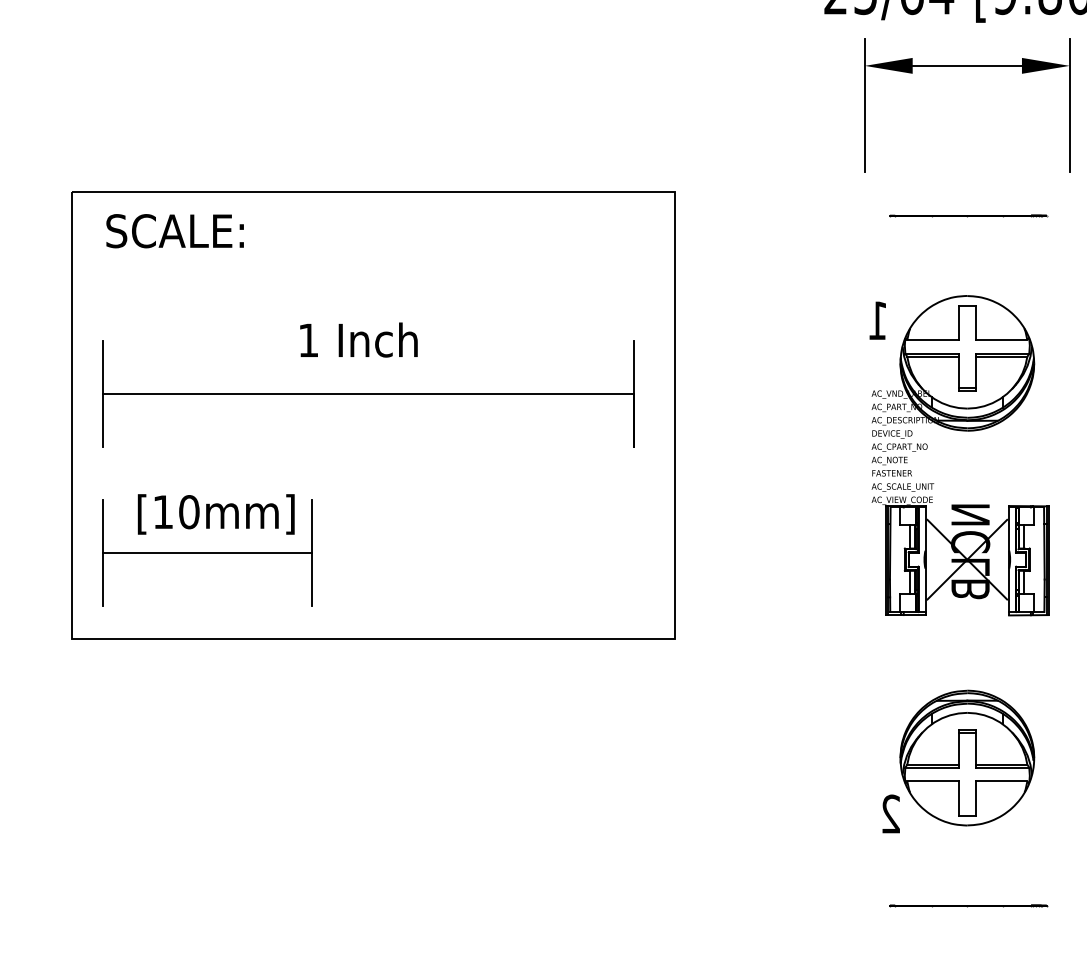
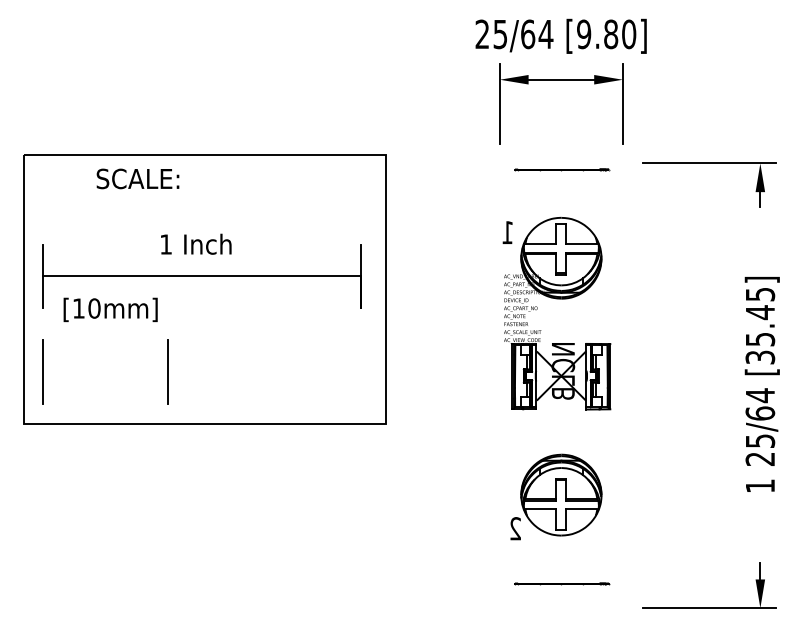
text: (174, 230) -> (137, 178), moved
text: (215, 513) -> (110, 309), moved
line: (207, 553) -> (105, 372), removed

